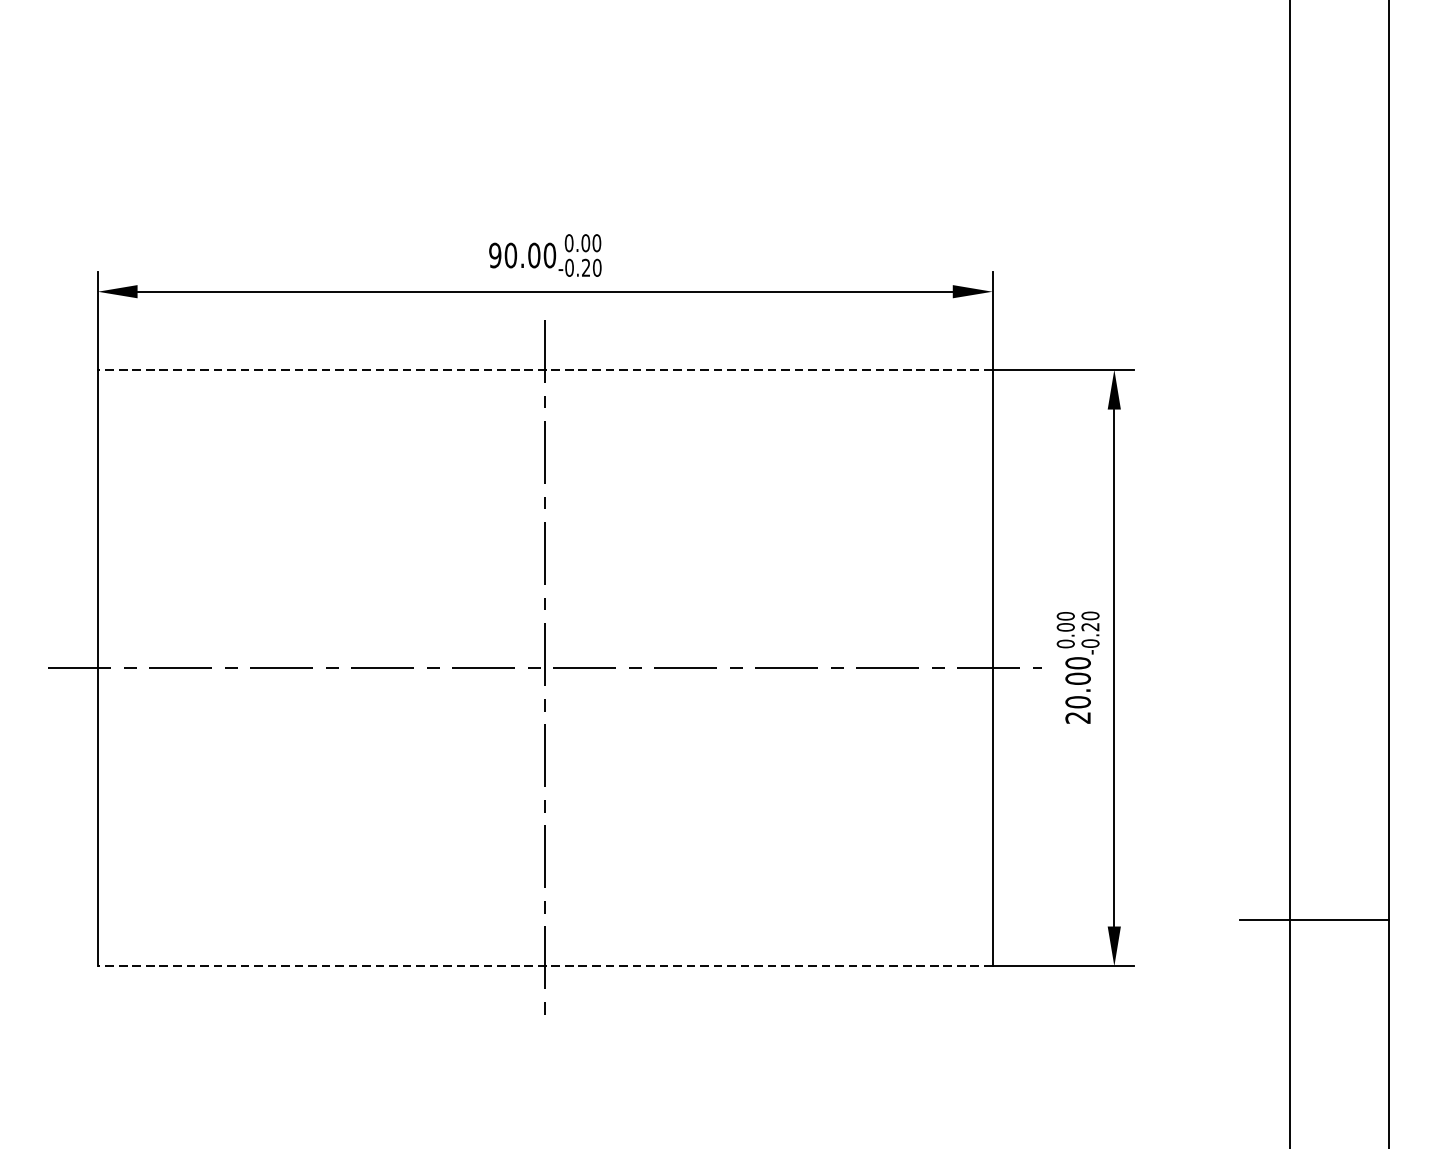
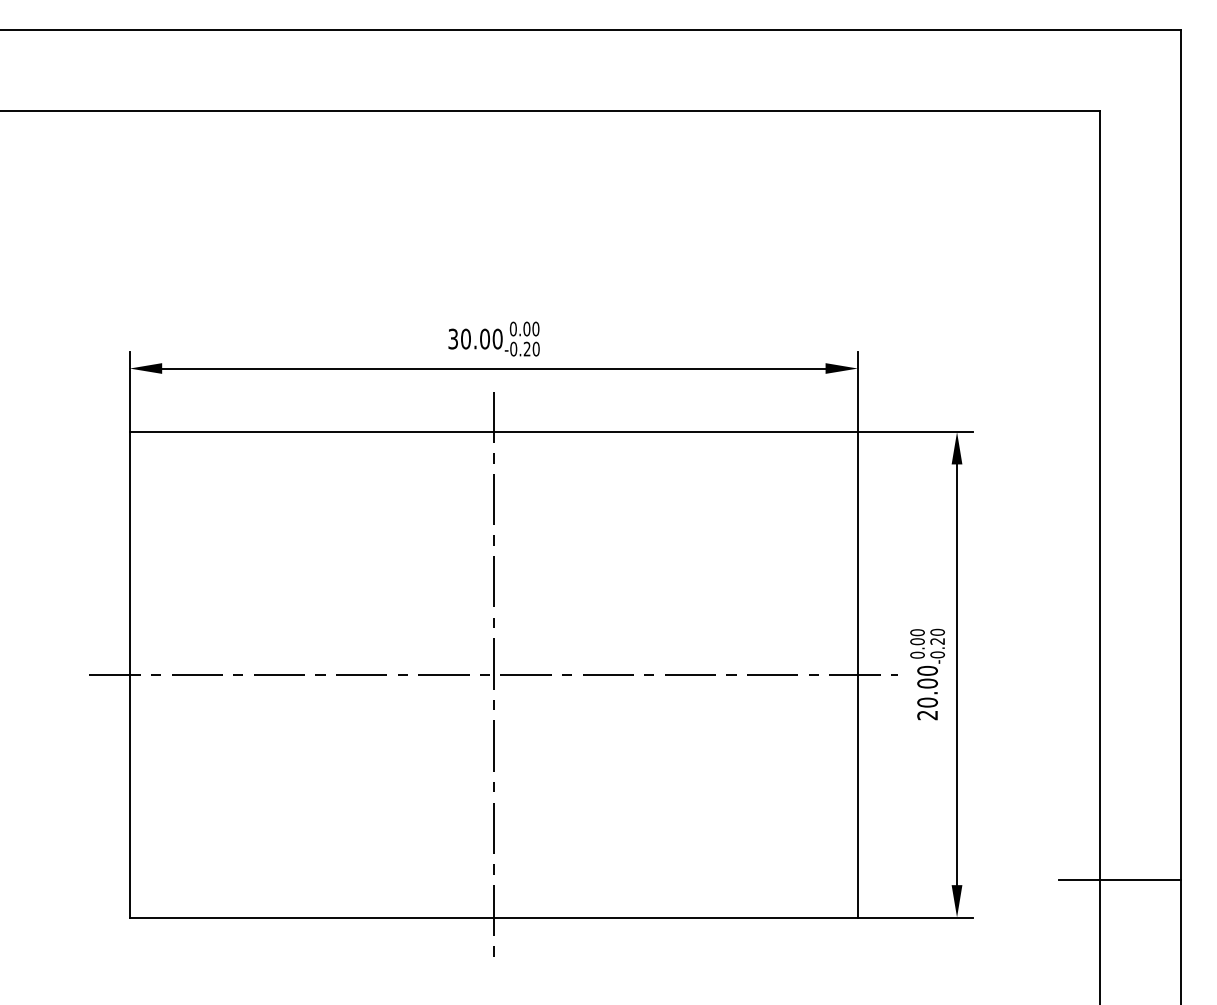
text: (495, 254) -> (453, 338), 90.00 -> 30.00
line: (544, 370) -> (493, 432), dashed -> solid
line: (544, 966) -> (493, 917), dashed -> solid

